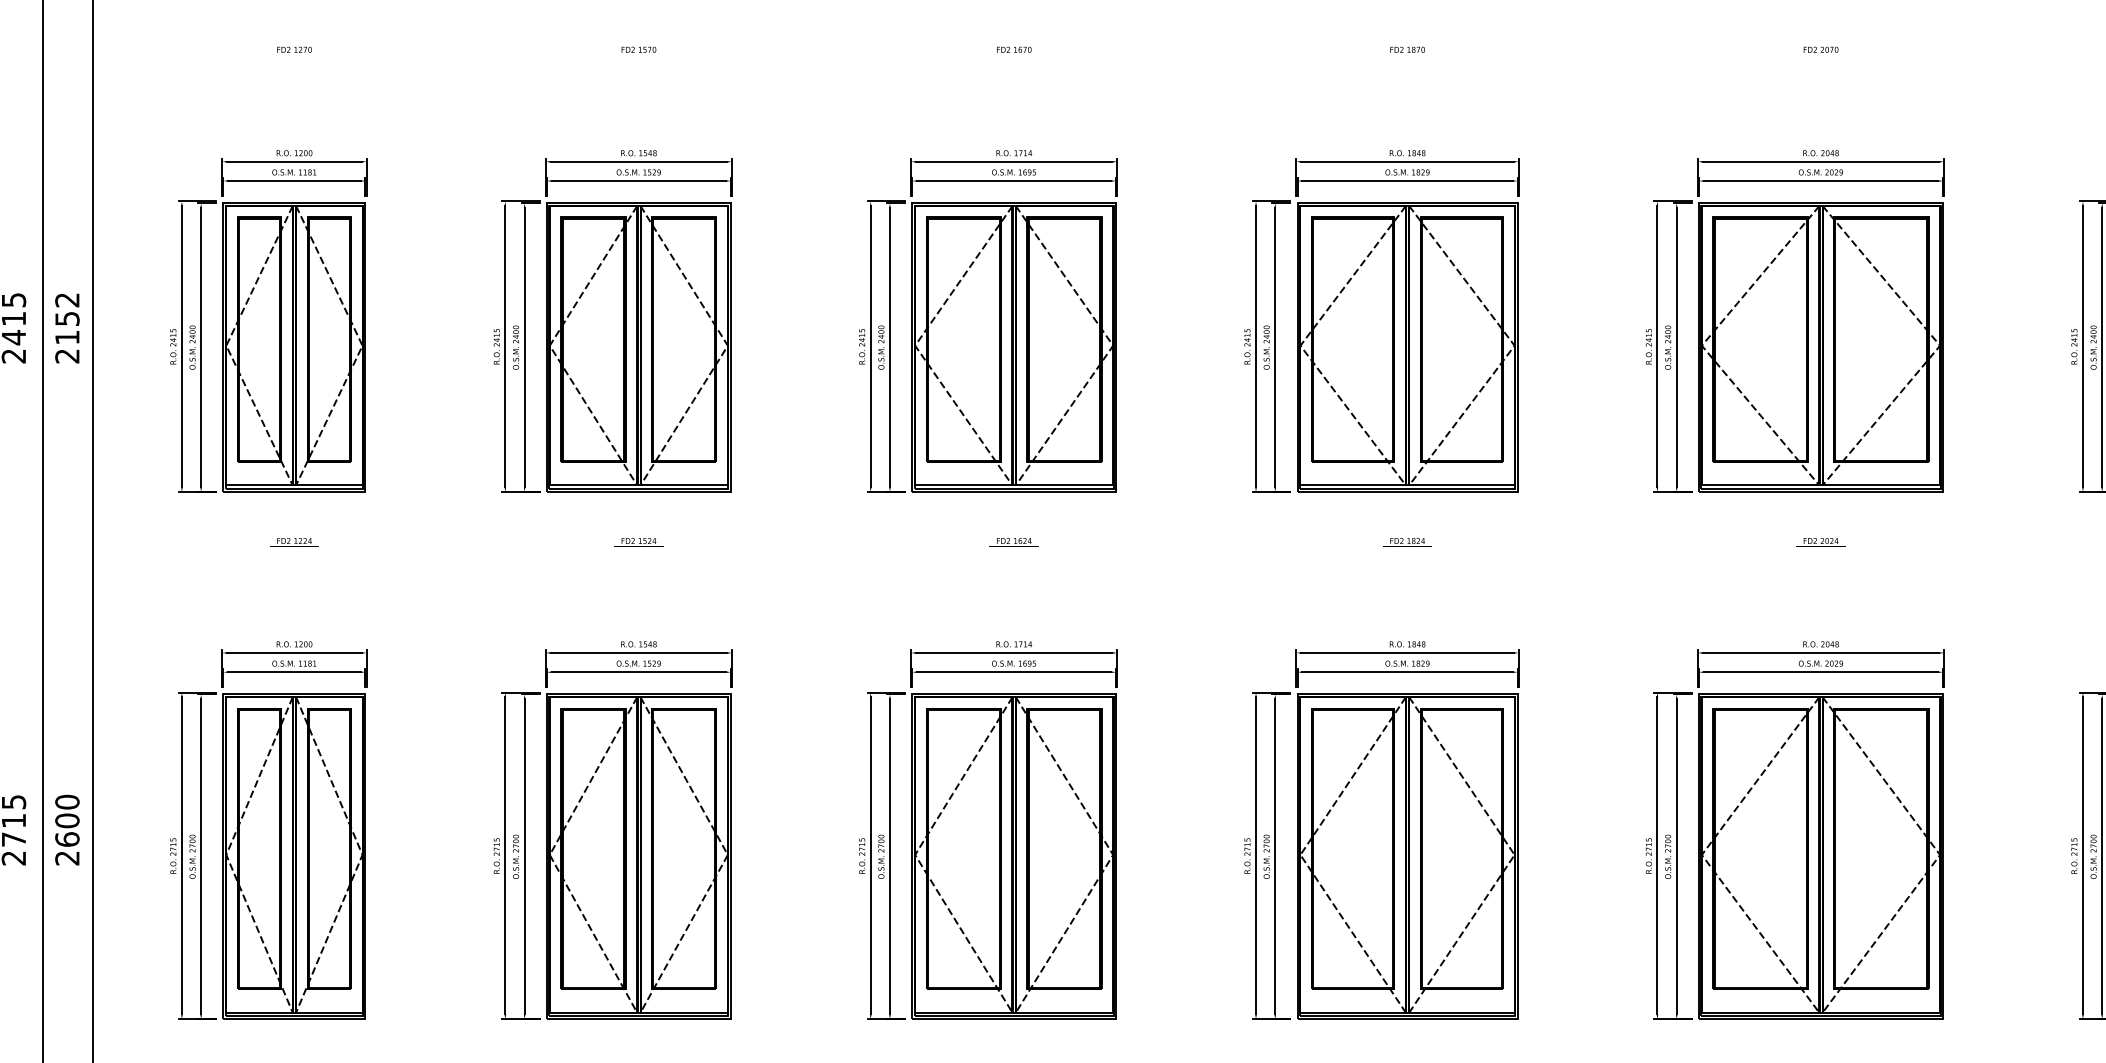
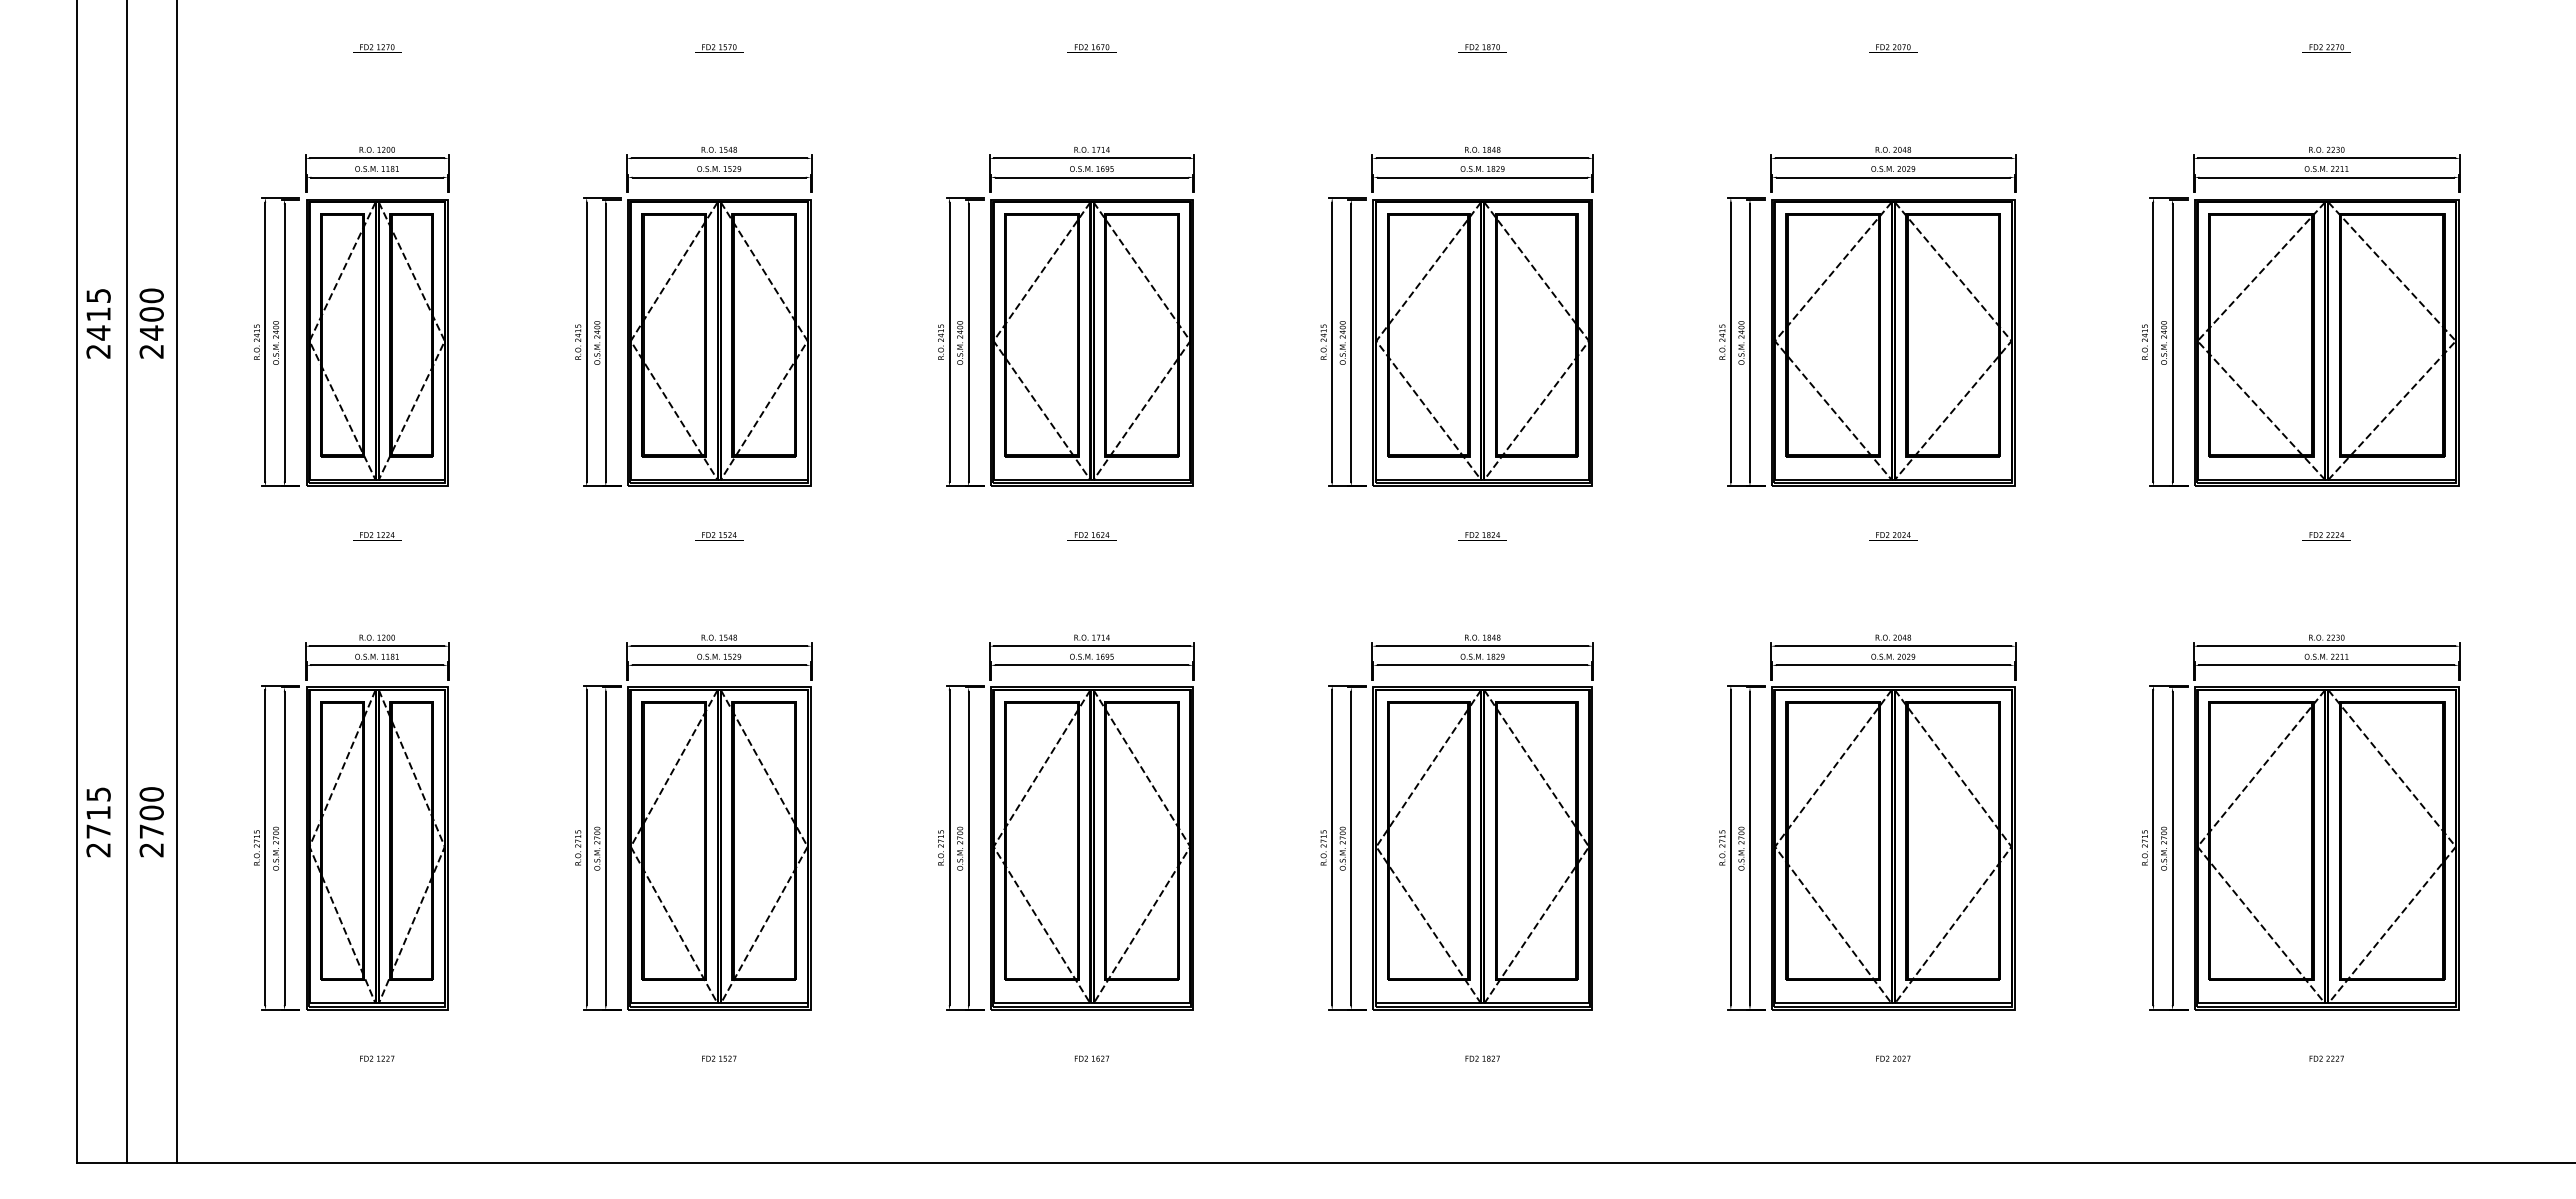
text: (67, 318) -> (151, 314), 2152 -> 2400
text: (67, 839) -> (151, 831), 2600 -> 2700

